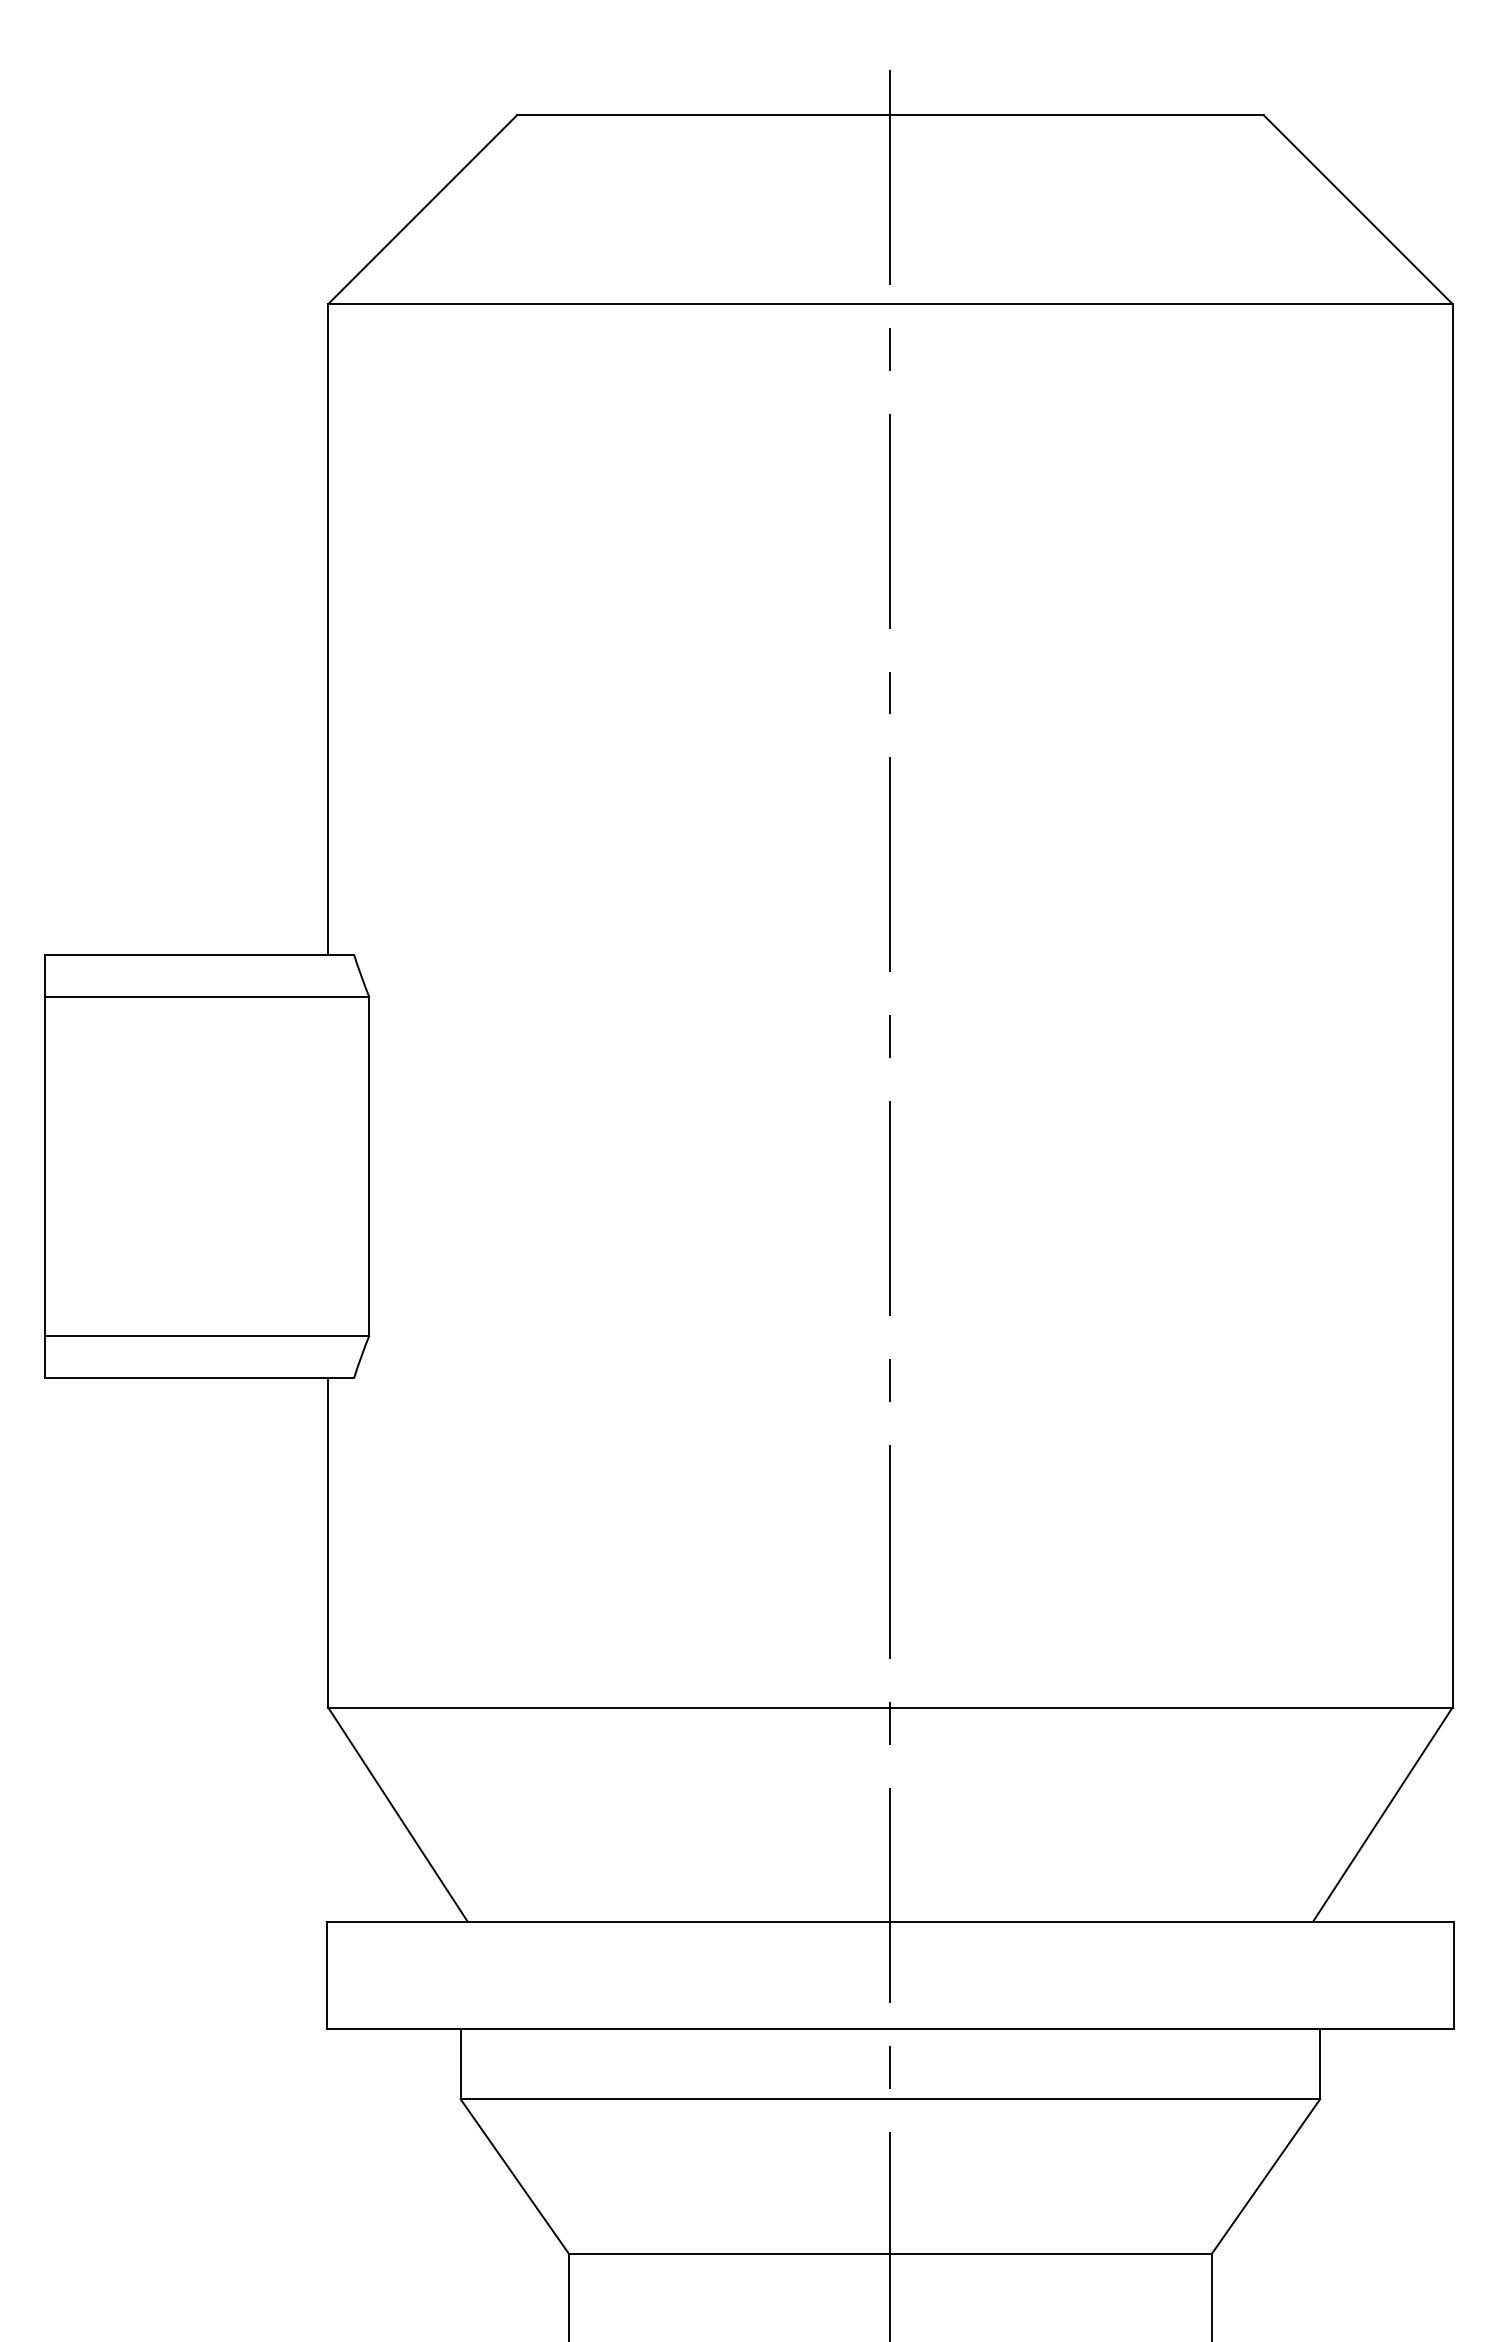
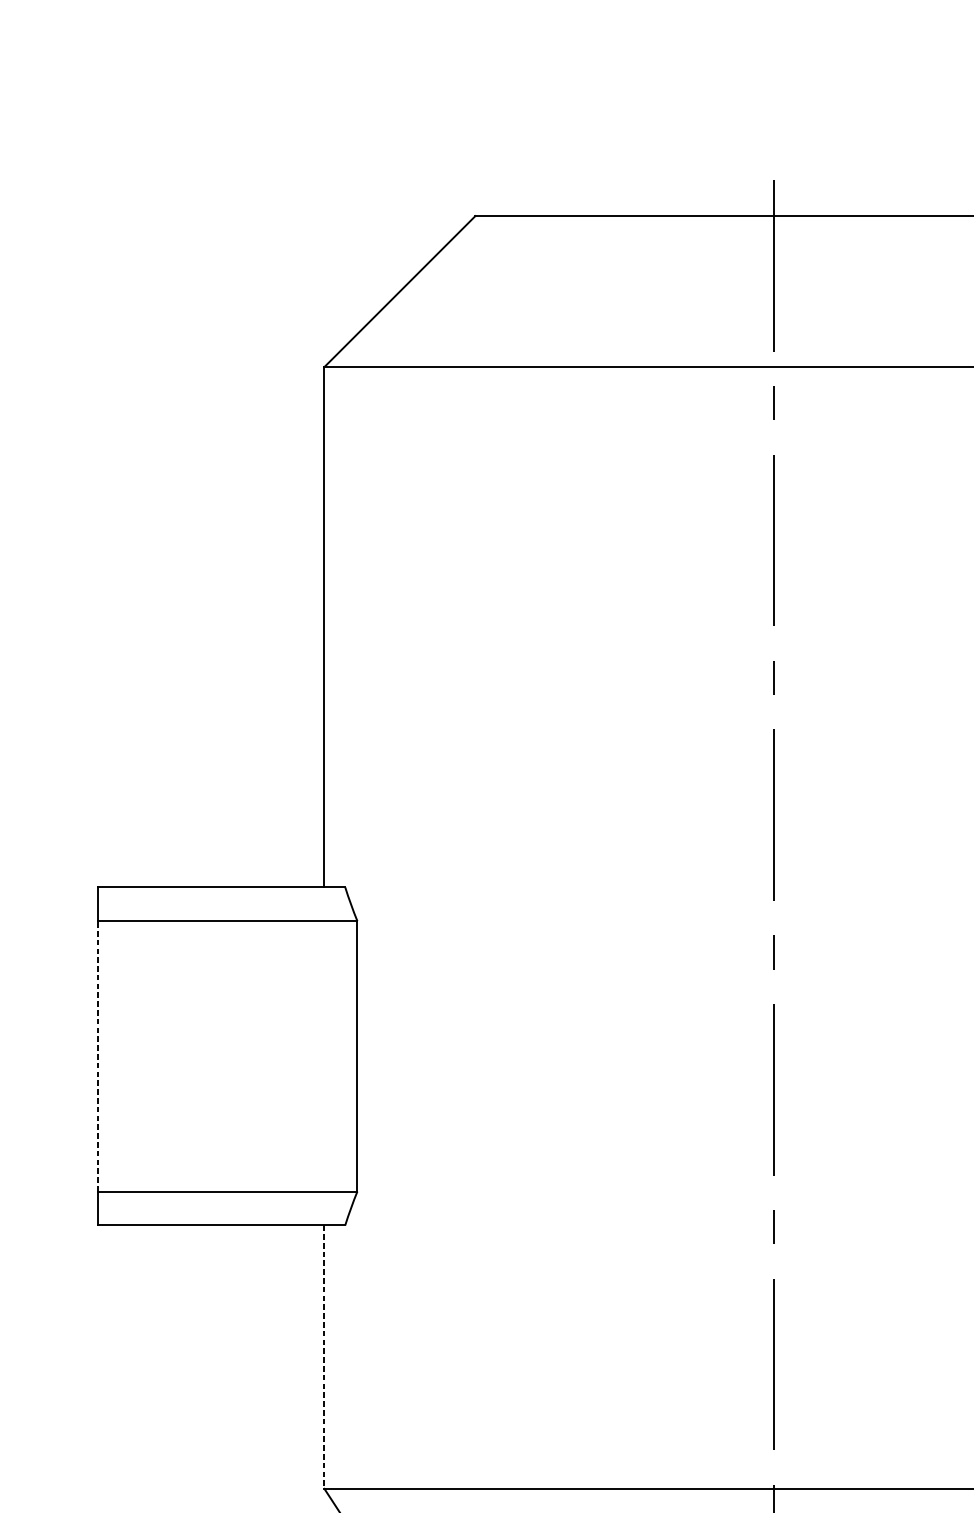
line: (44, 1165) -> (97, 1055), solid -> dashed
line: (328, 1542) -> (324, 1356), solid -> dashed

